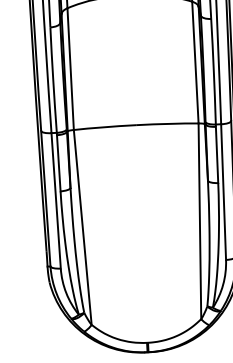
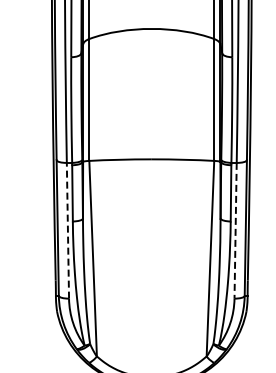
line: (223, 191) -> (235, 230), solid -> dashed
line: (55, 200) -> (67, 230), solid -> dashed

